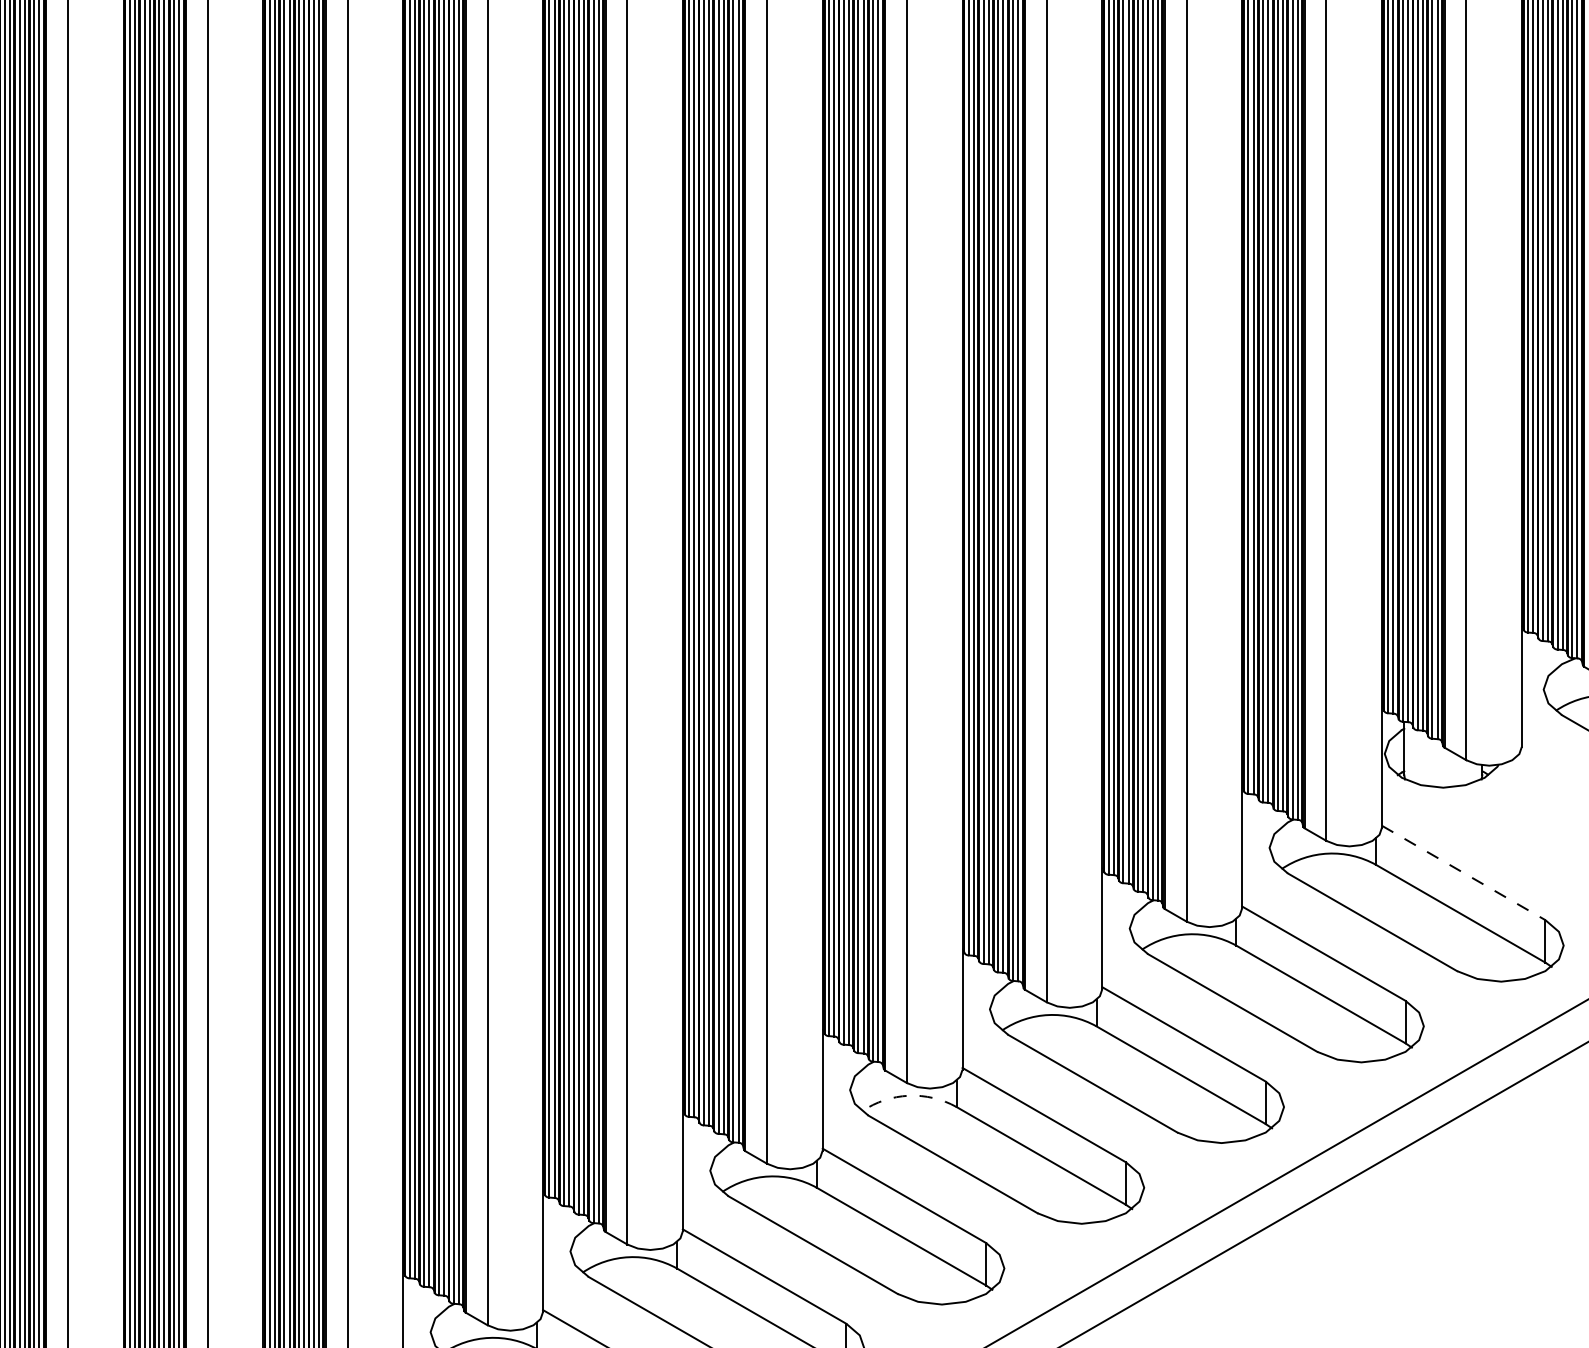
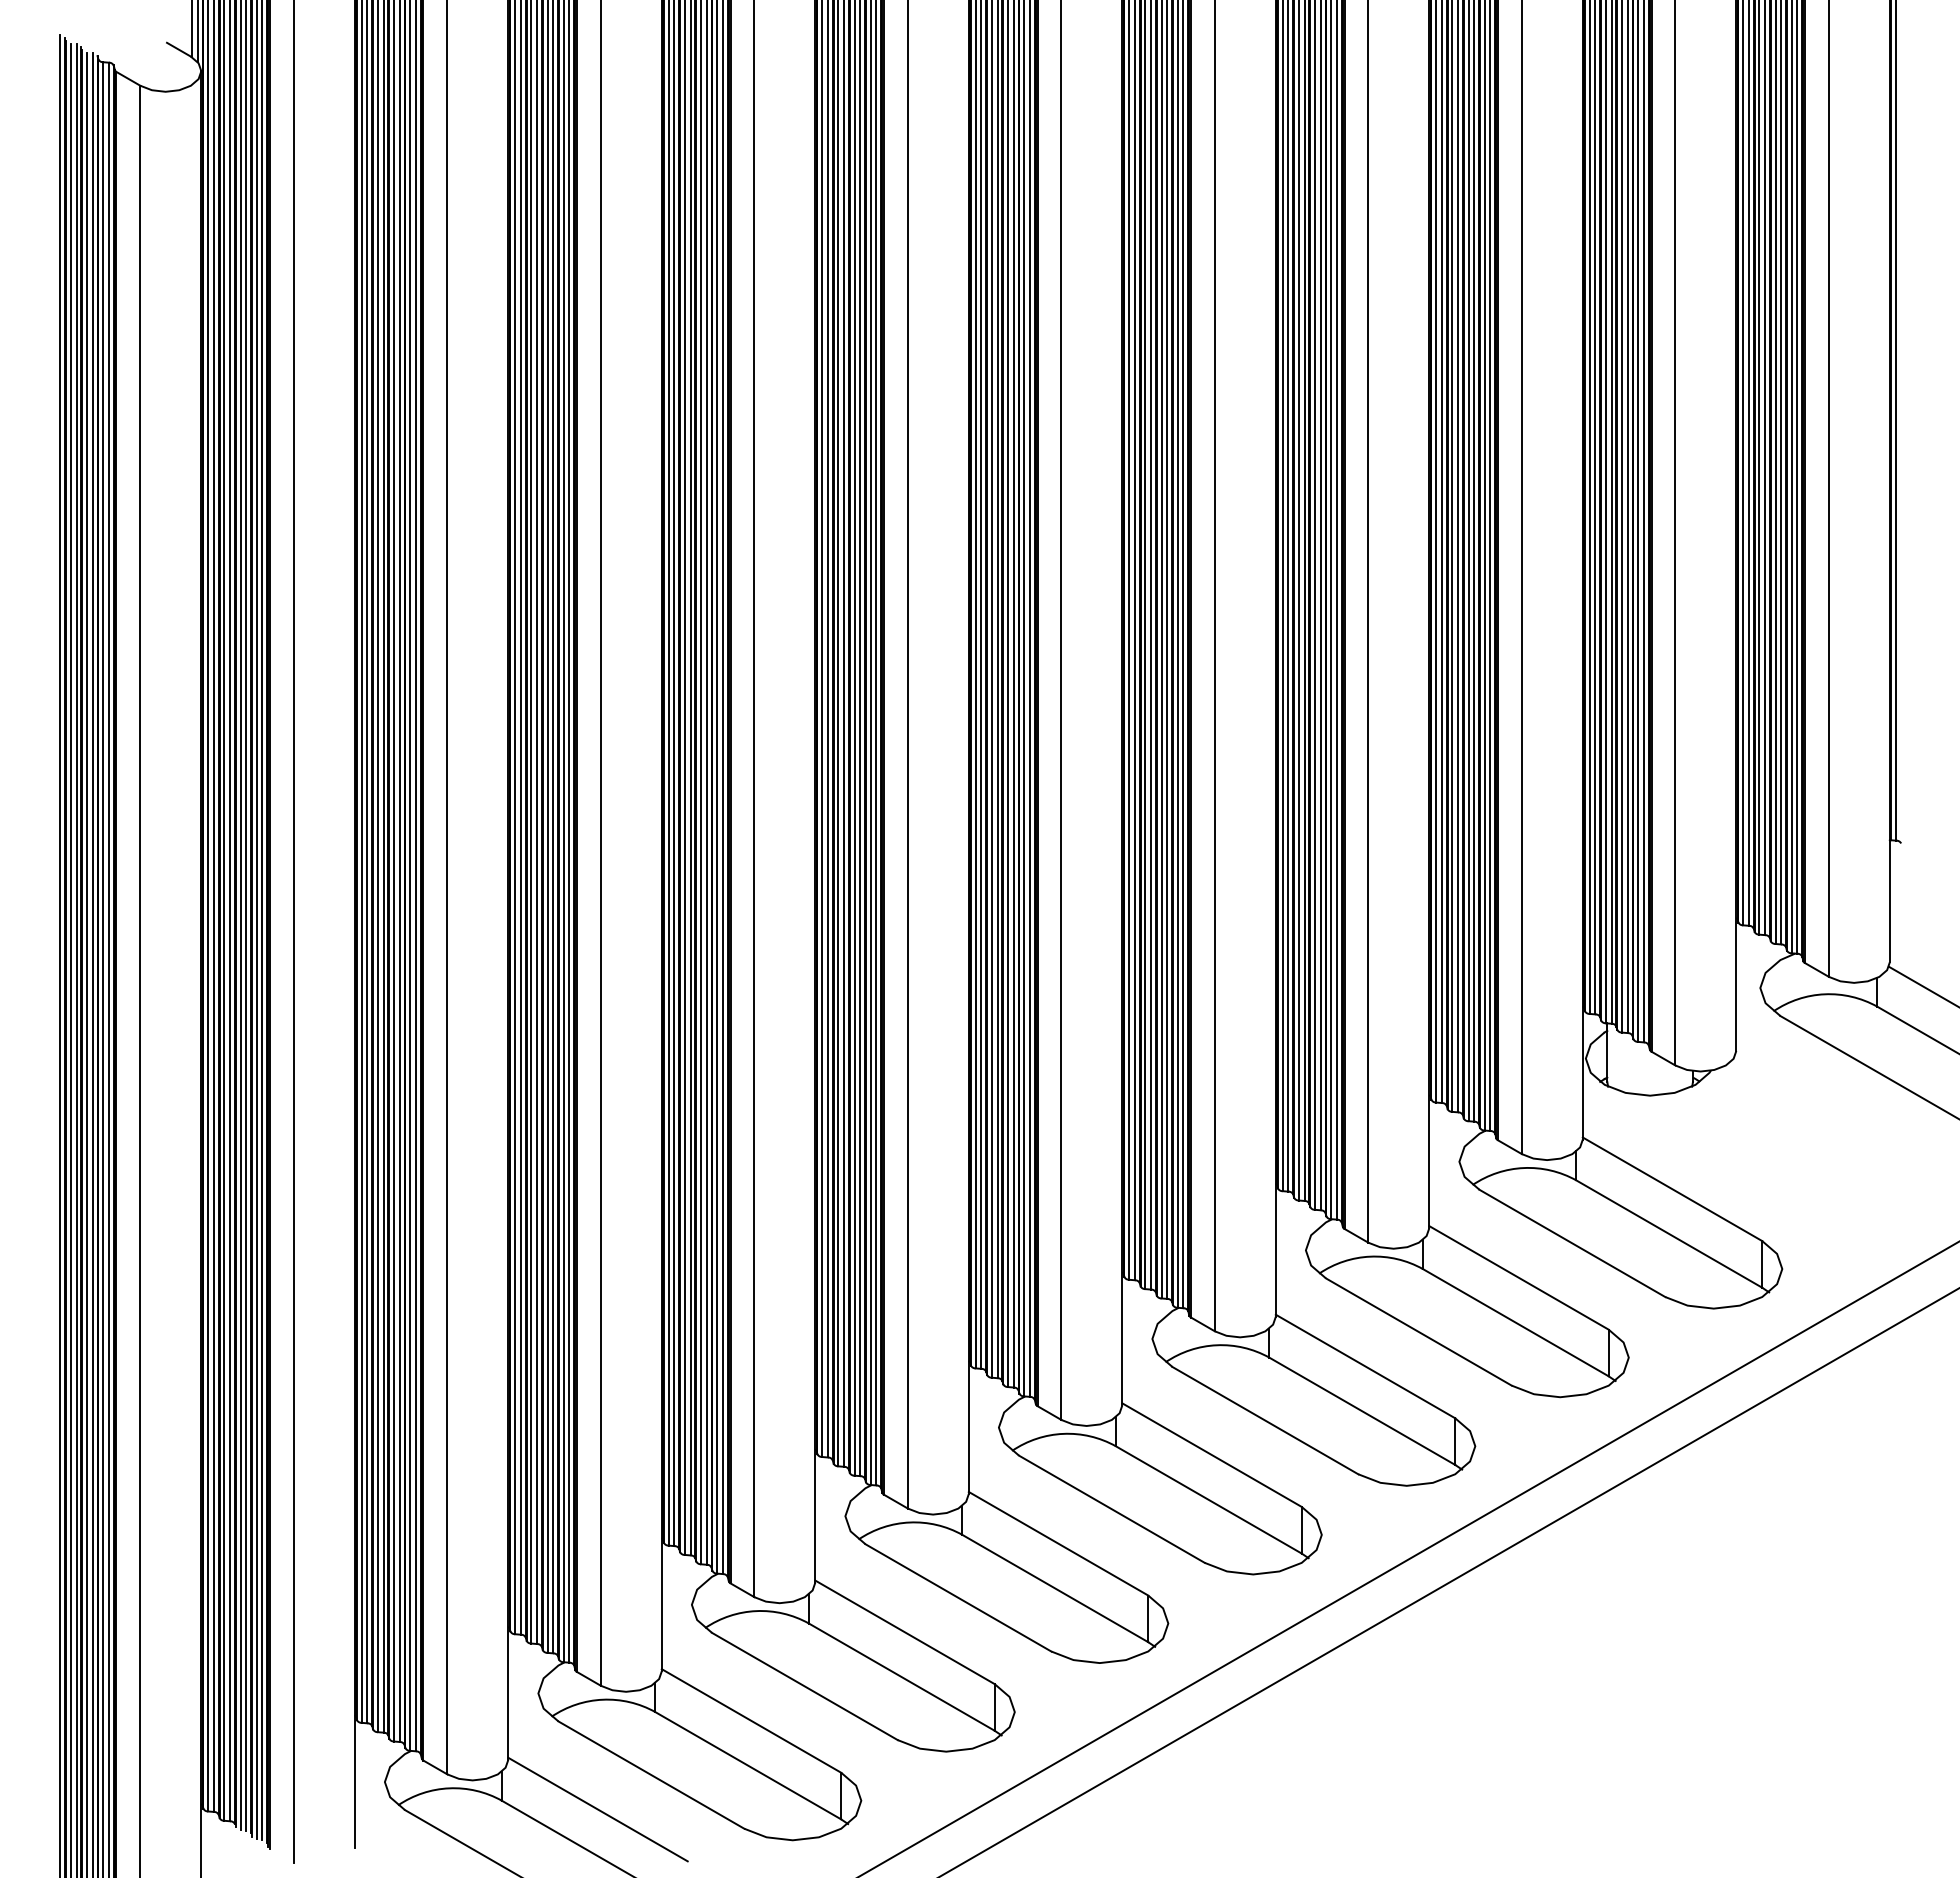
line: (1463, 873) -> (1672, 1189), dashed -> solid
arc: (908, 1095) -> (1063, 1433), dashed -> solid

